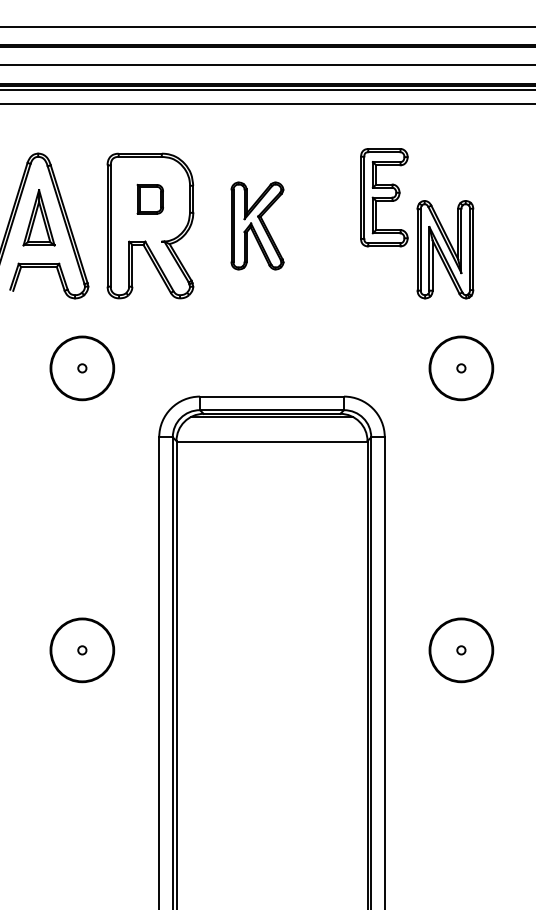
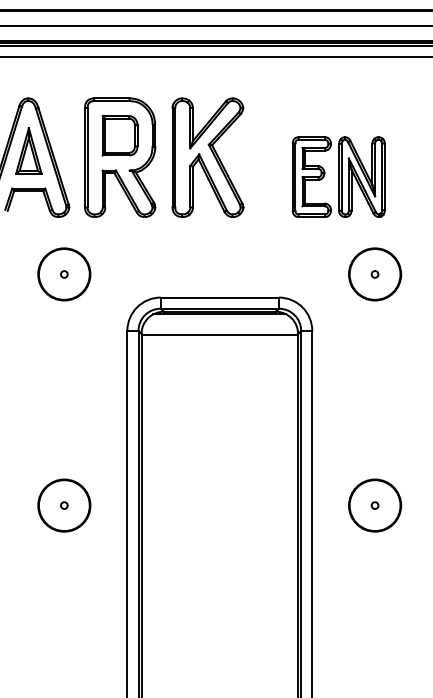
part: (384, 197) -> (312, 176), moved
part: (150, 199) -> (120, 135), size x1.67
part: (257, 225) -> (207, 157), size x1.67

